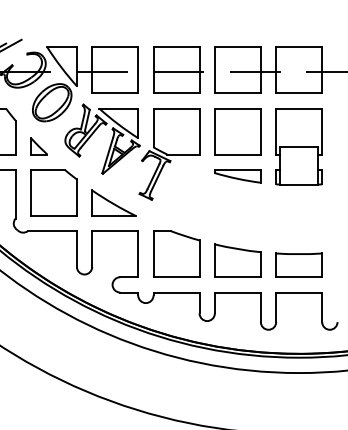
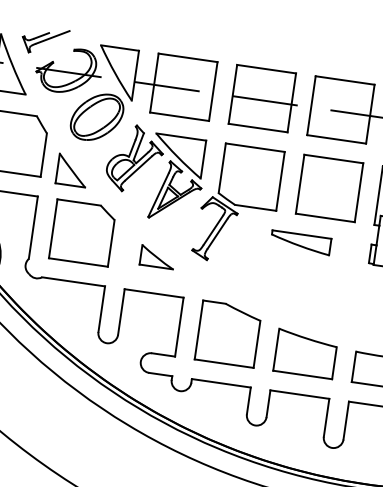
part: (38, 146) -> (71, 170), size x1.4
part: (237, 176) -> (300, 242), moved
part: (113, 202) -> (157, 256), size x0.6

